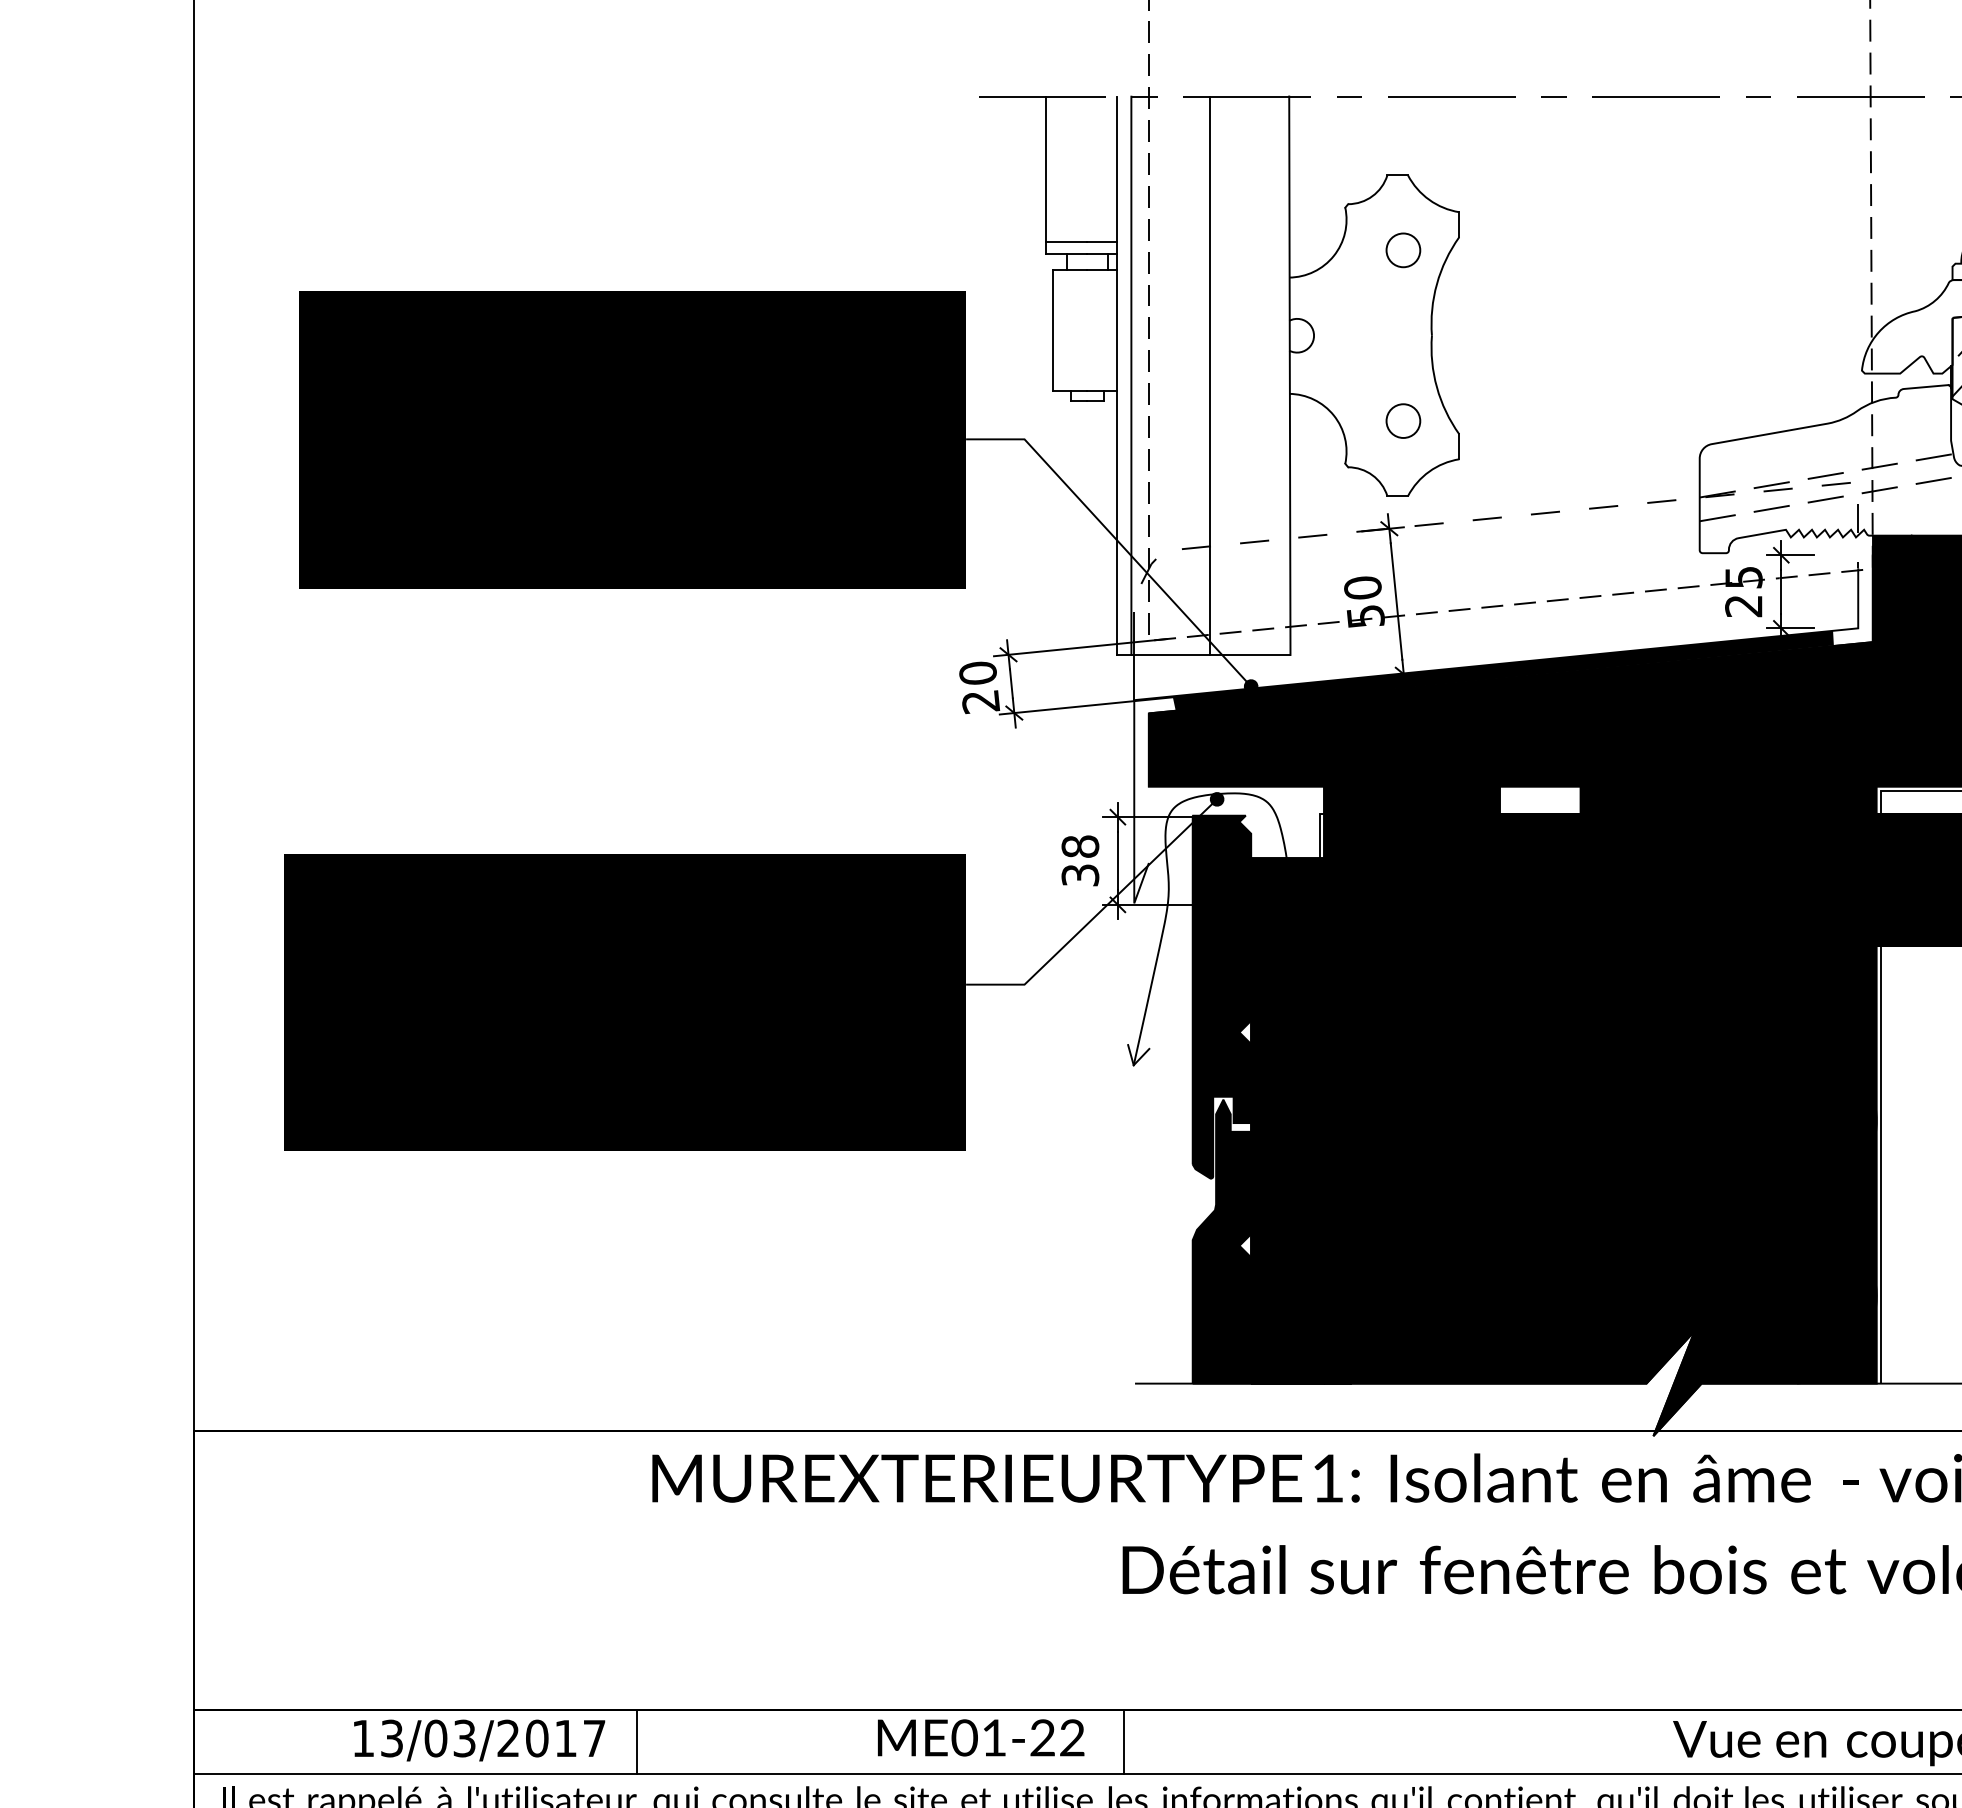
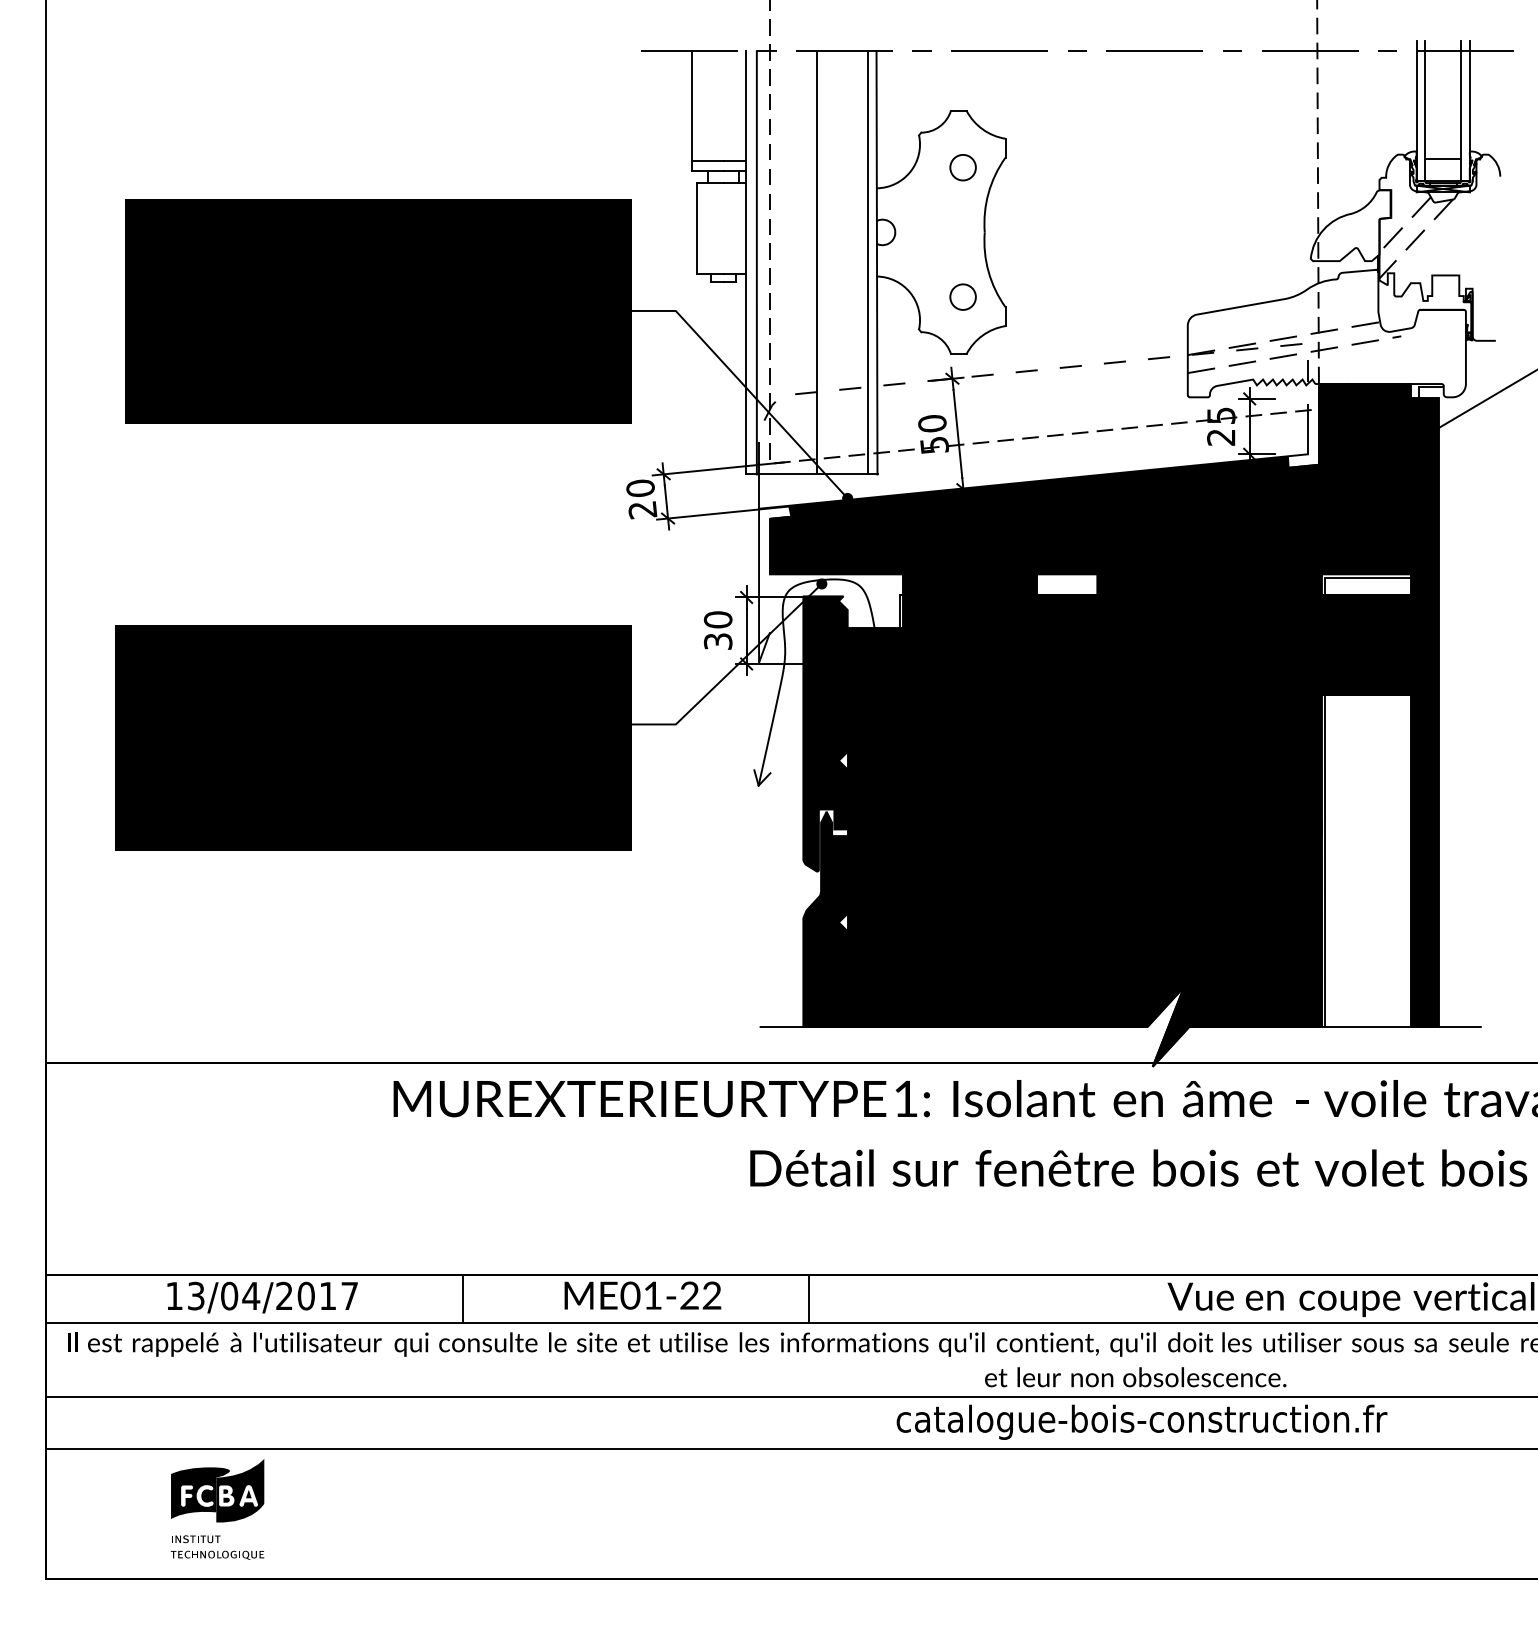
line: (1277, 375) -> (867, 262), added
text: (1080, 846) -> (718, 619), 38 -> 30
text: (464, 1737) -> (251, 1295), 13/03/2017 -> 13/04/2017
line: (637, 1741) -> (463, 1298), moved
line: (1124, 1741) -> (809, 1298), moved

